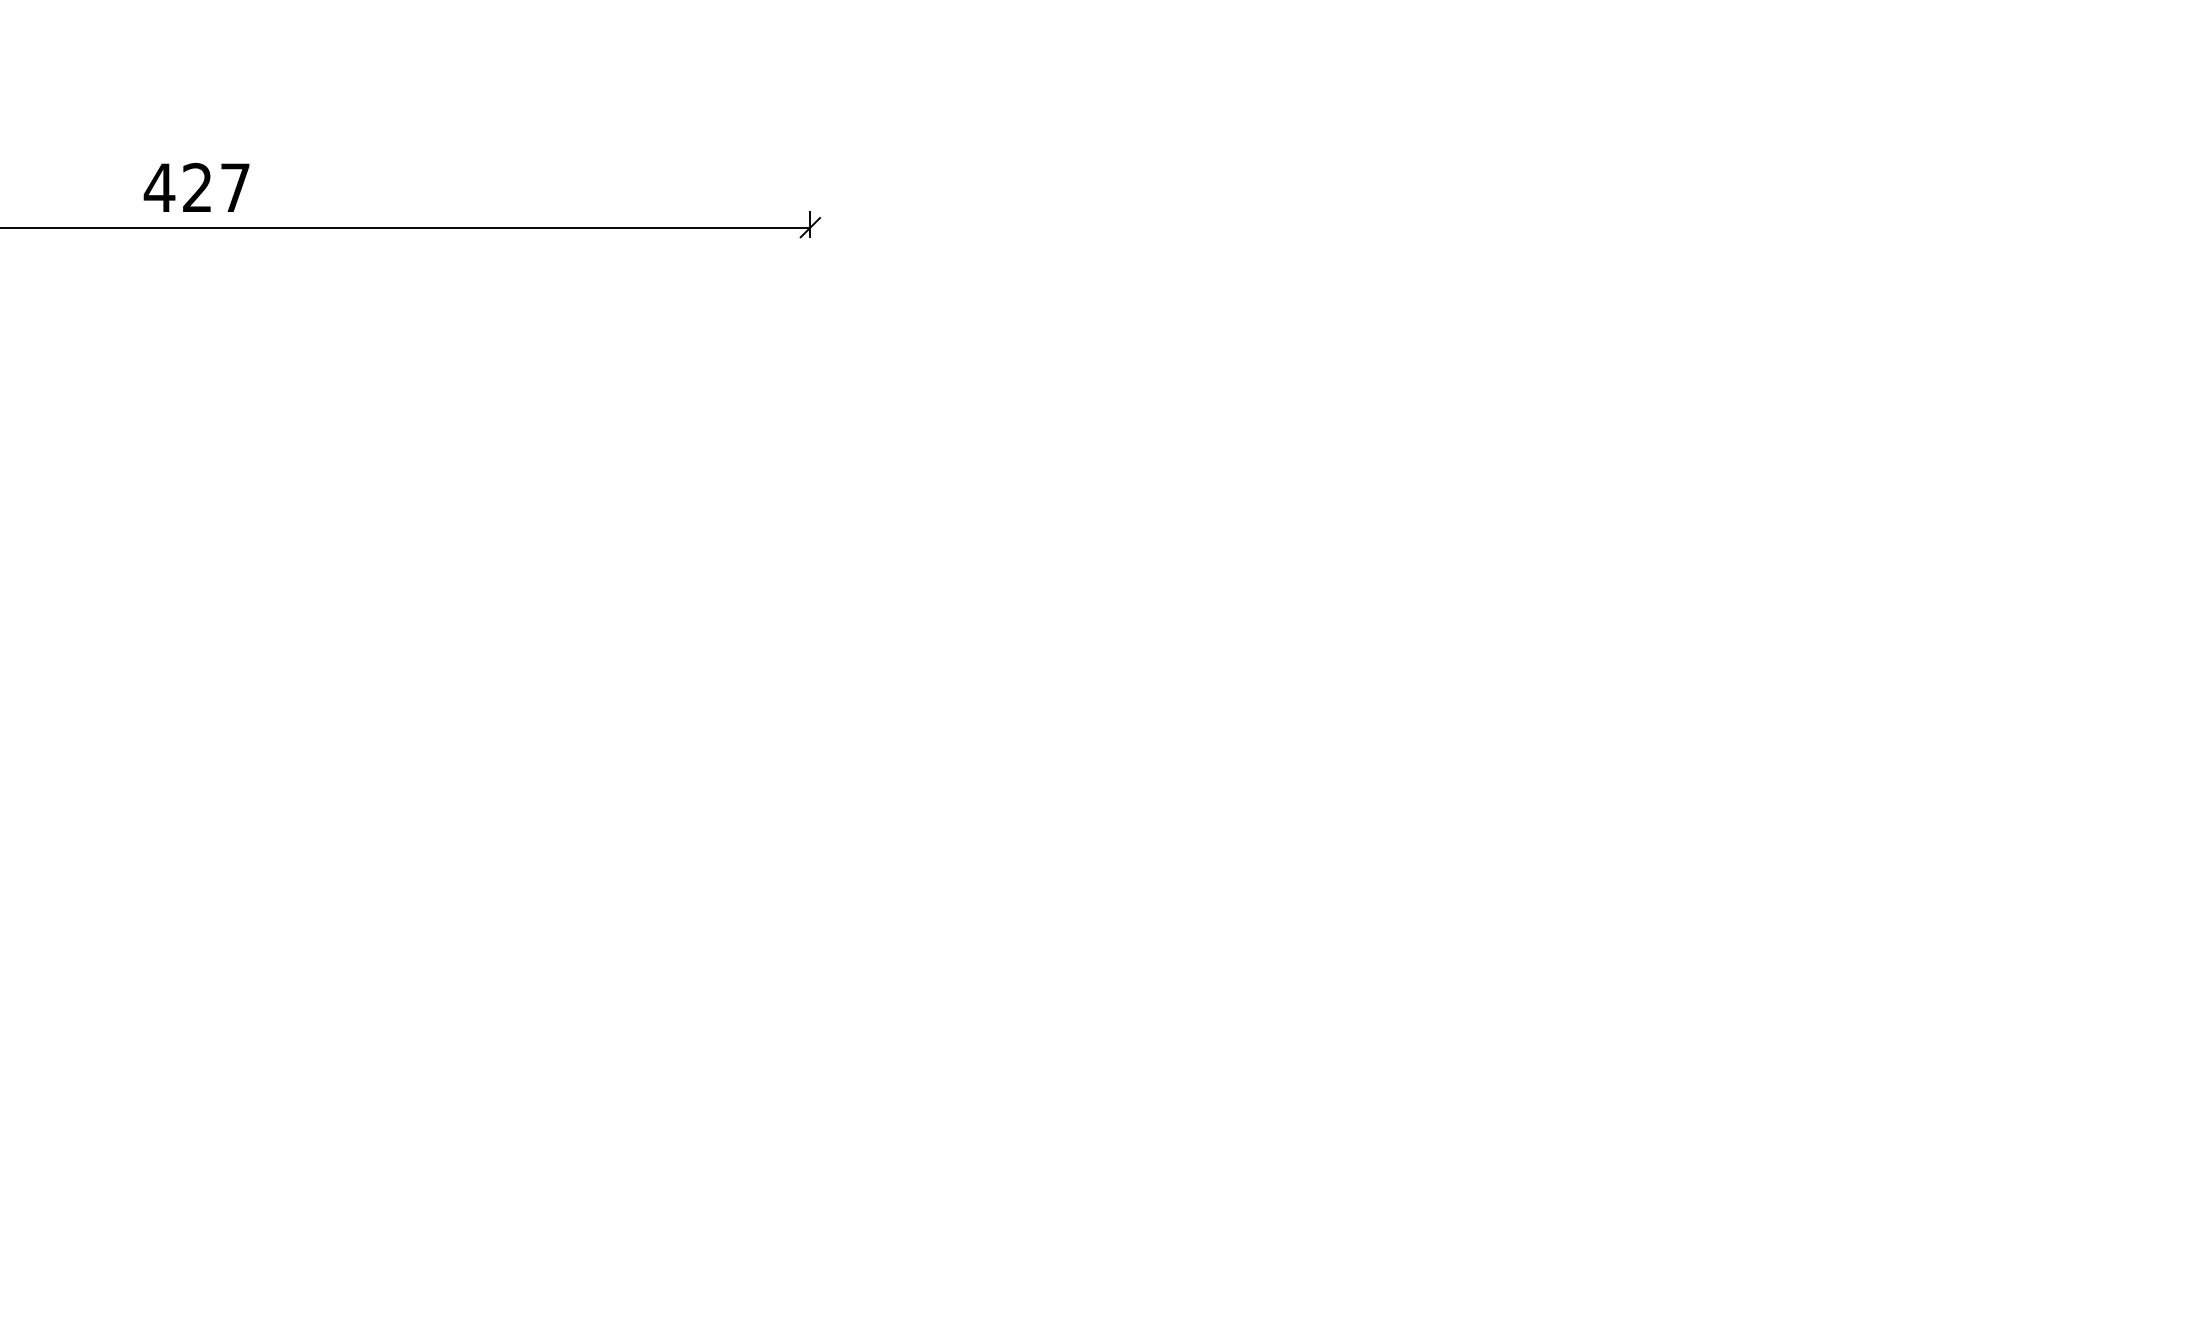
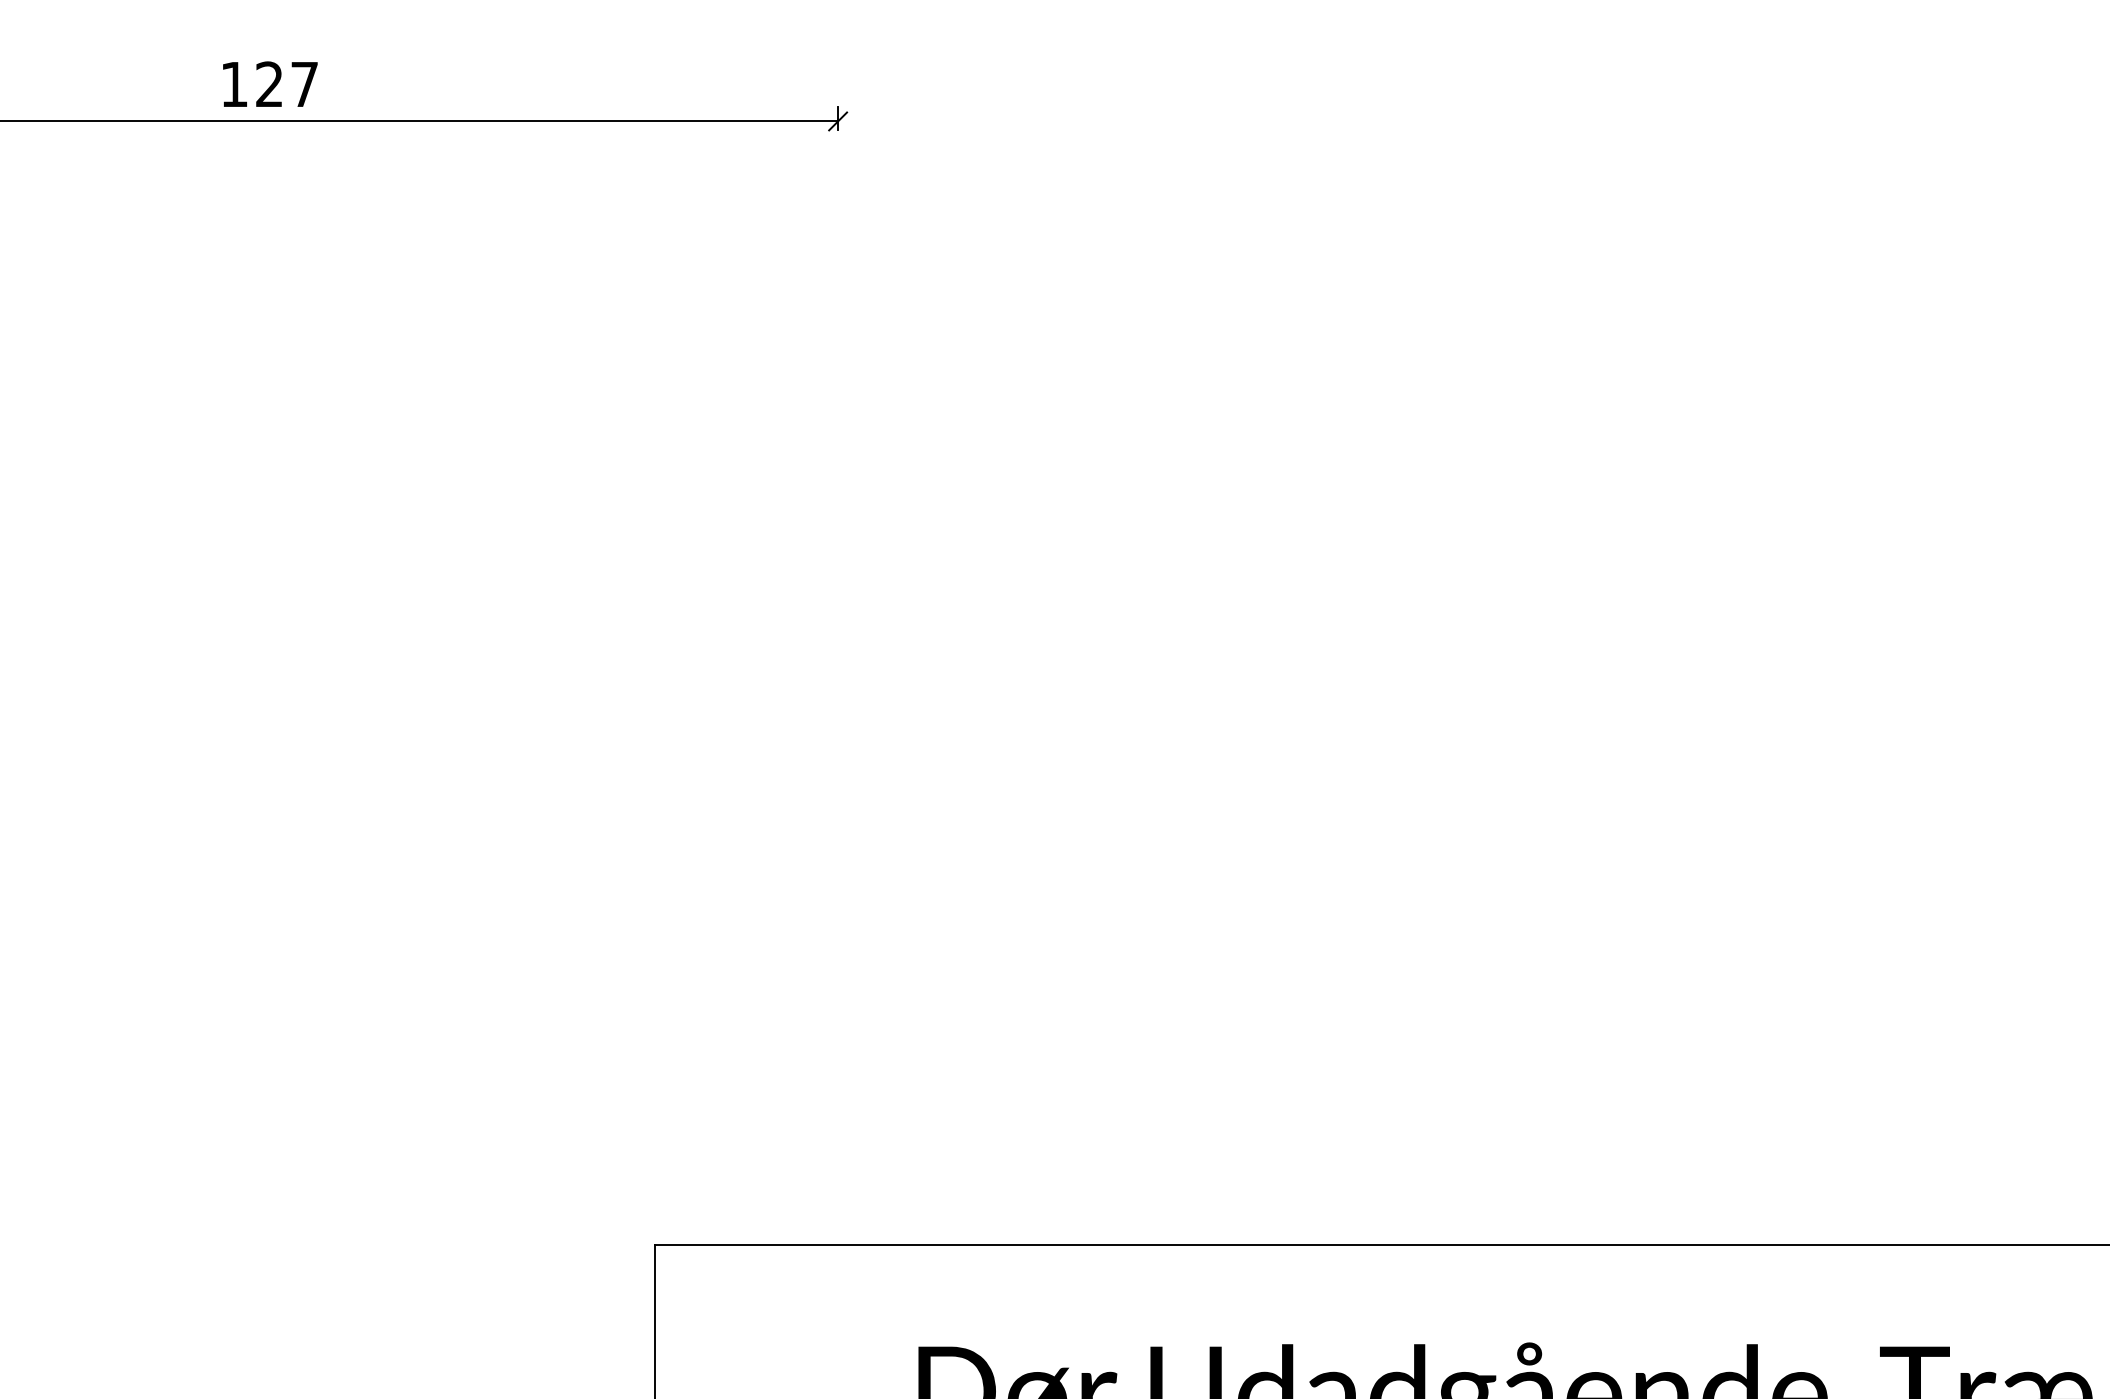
text: (158, 187) -> (233, 84), 427 -> 127

